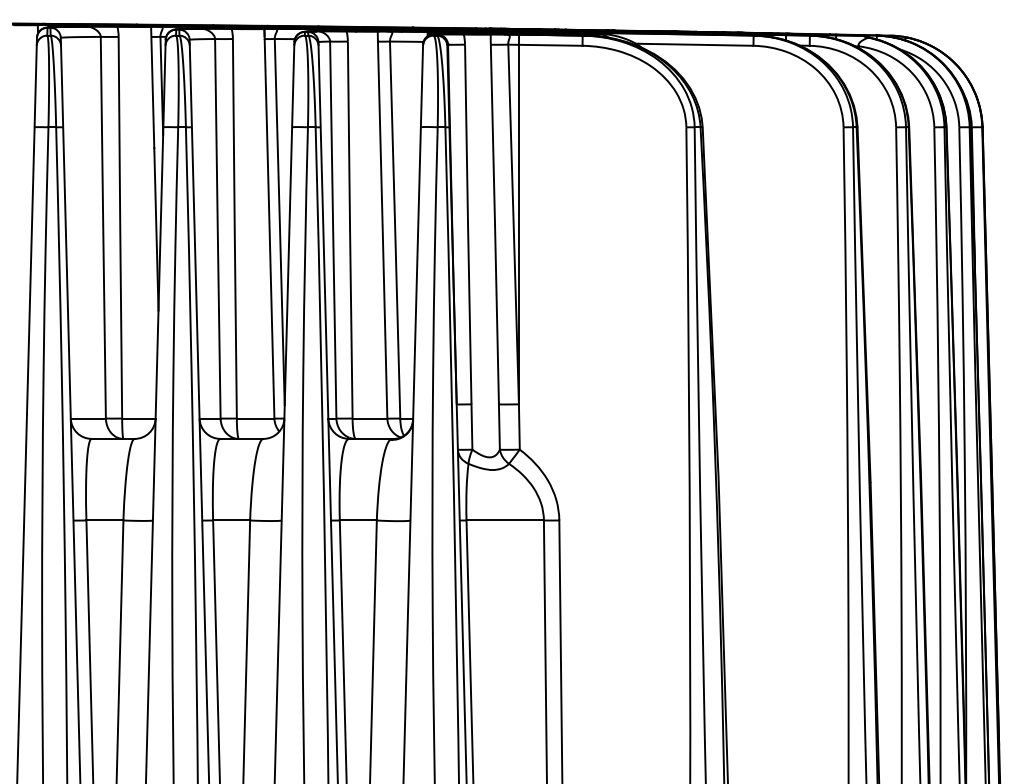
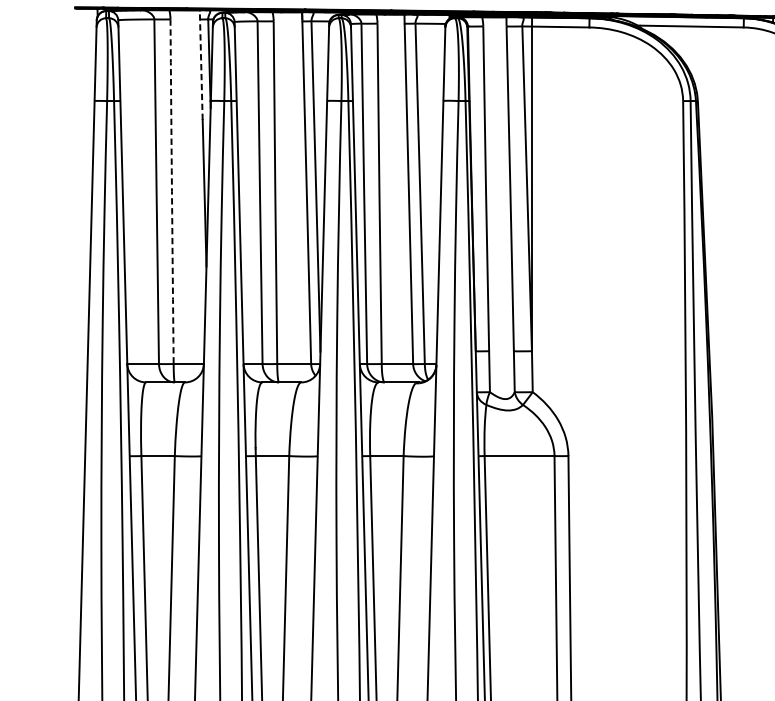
line: (152, 87) -> (201, 65), solid -> dashed
arc: (120, 227) -> (172, 191), solid -> dashed

